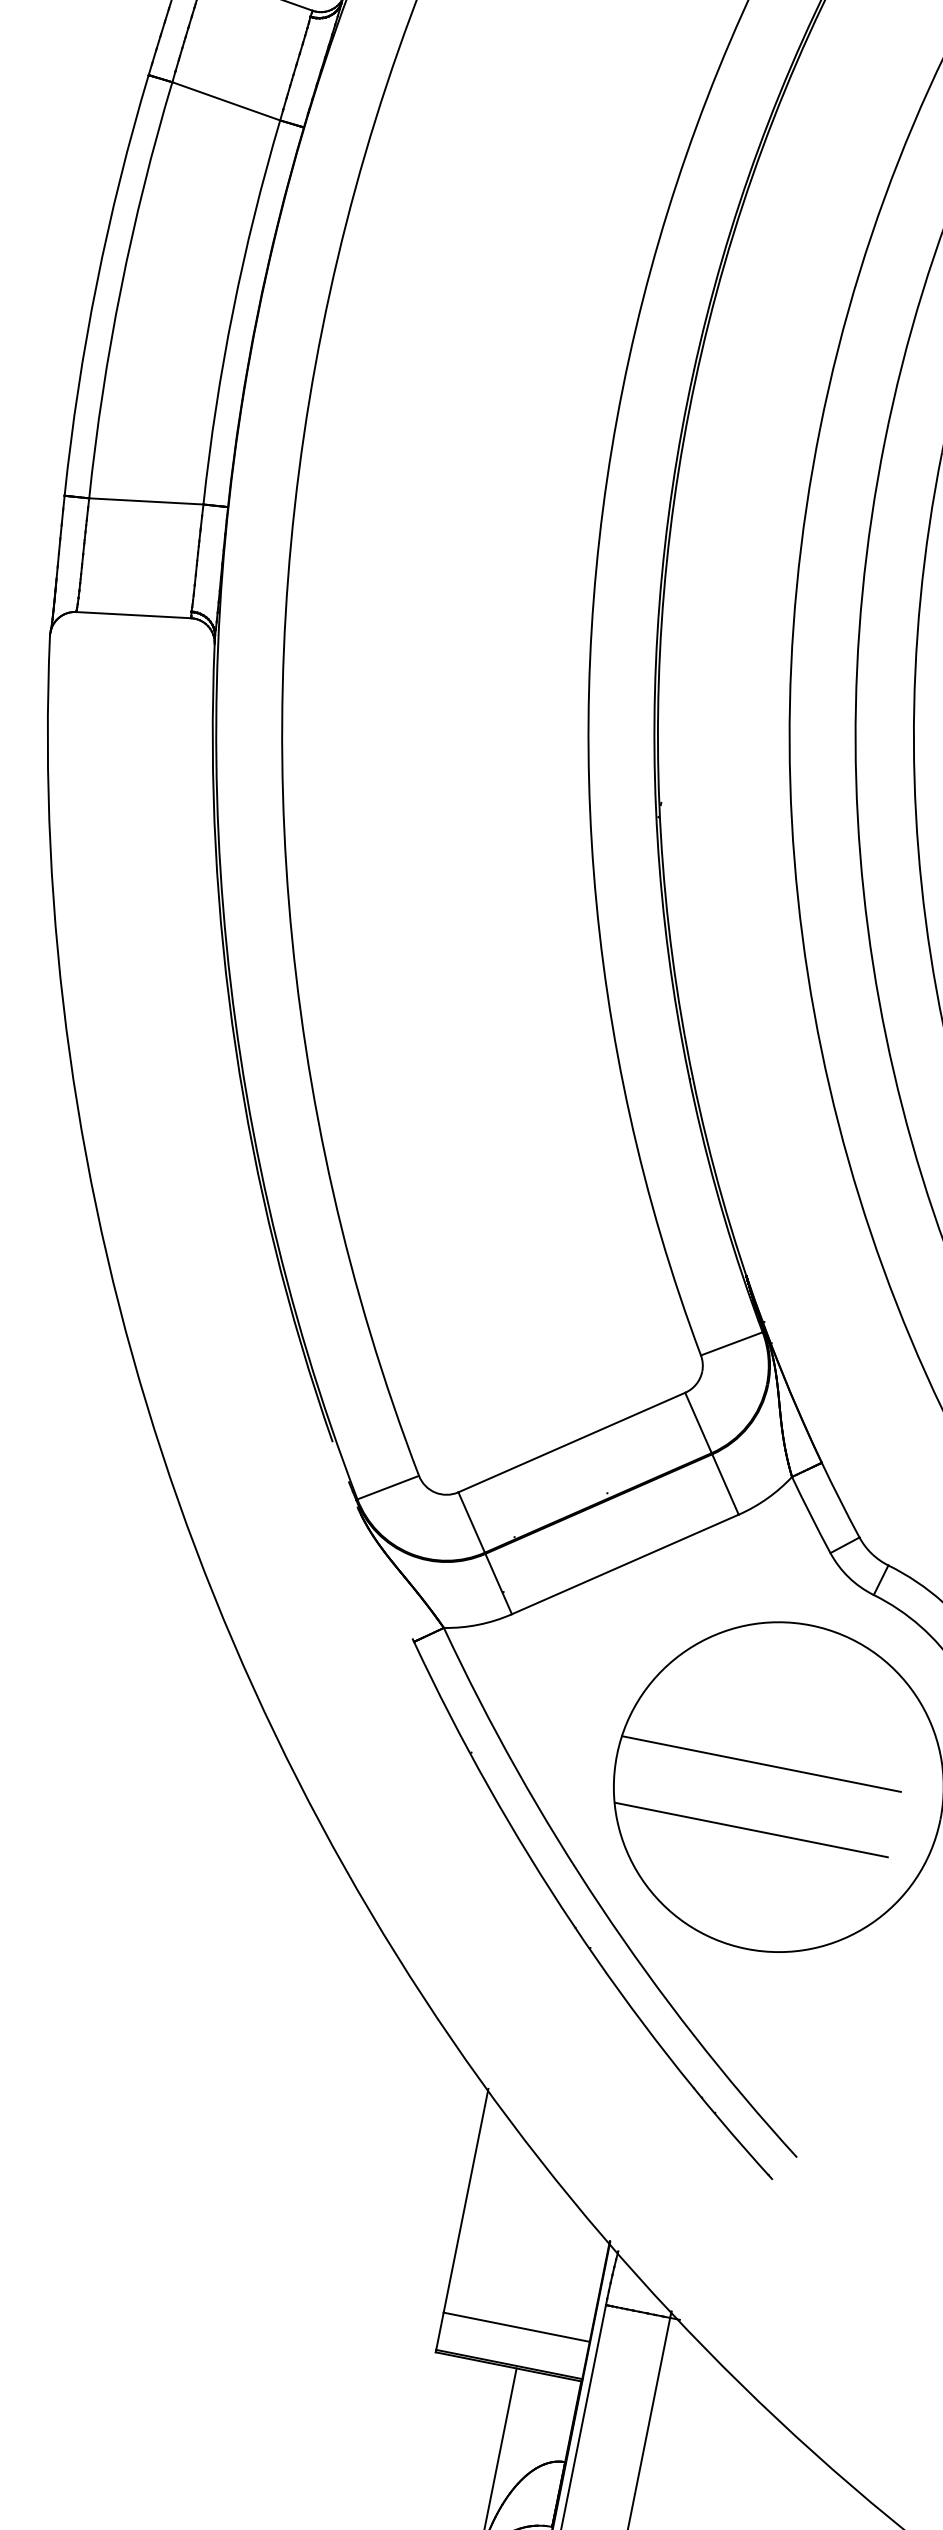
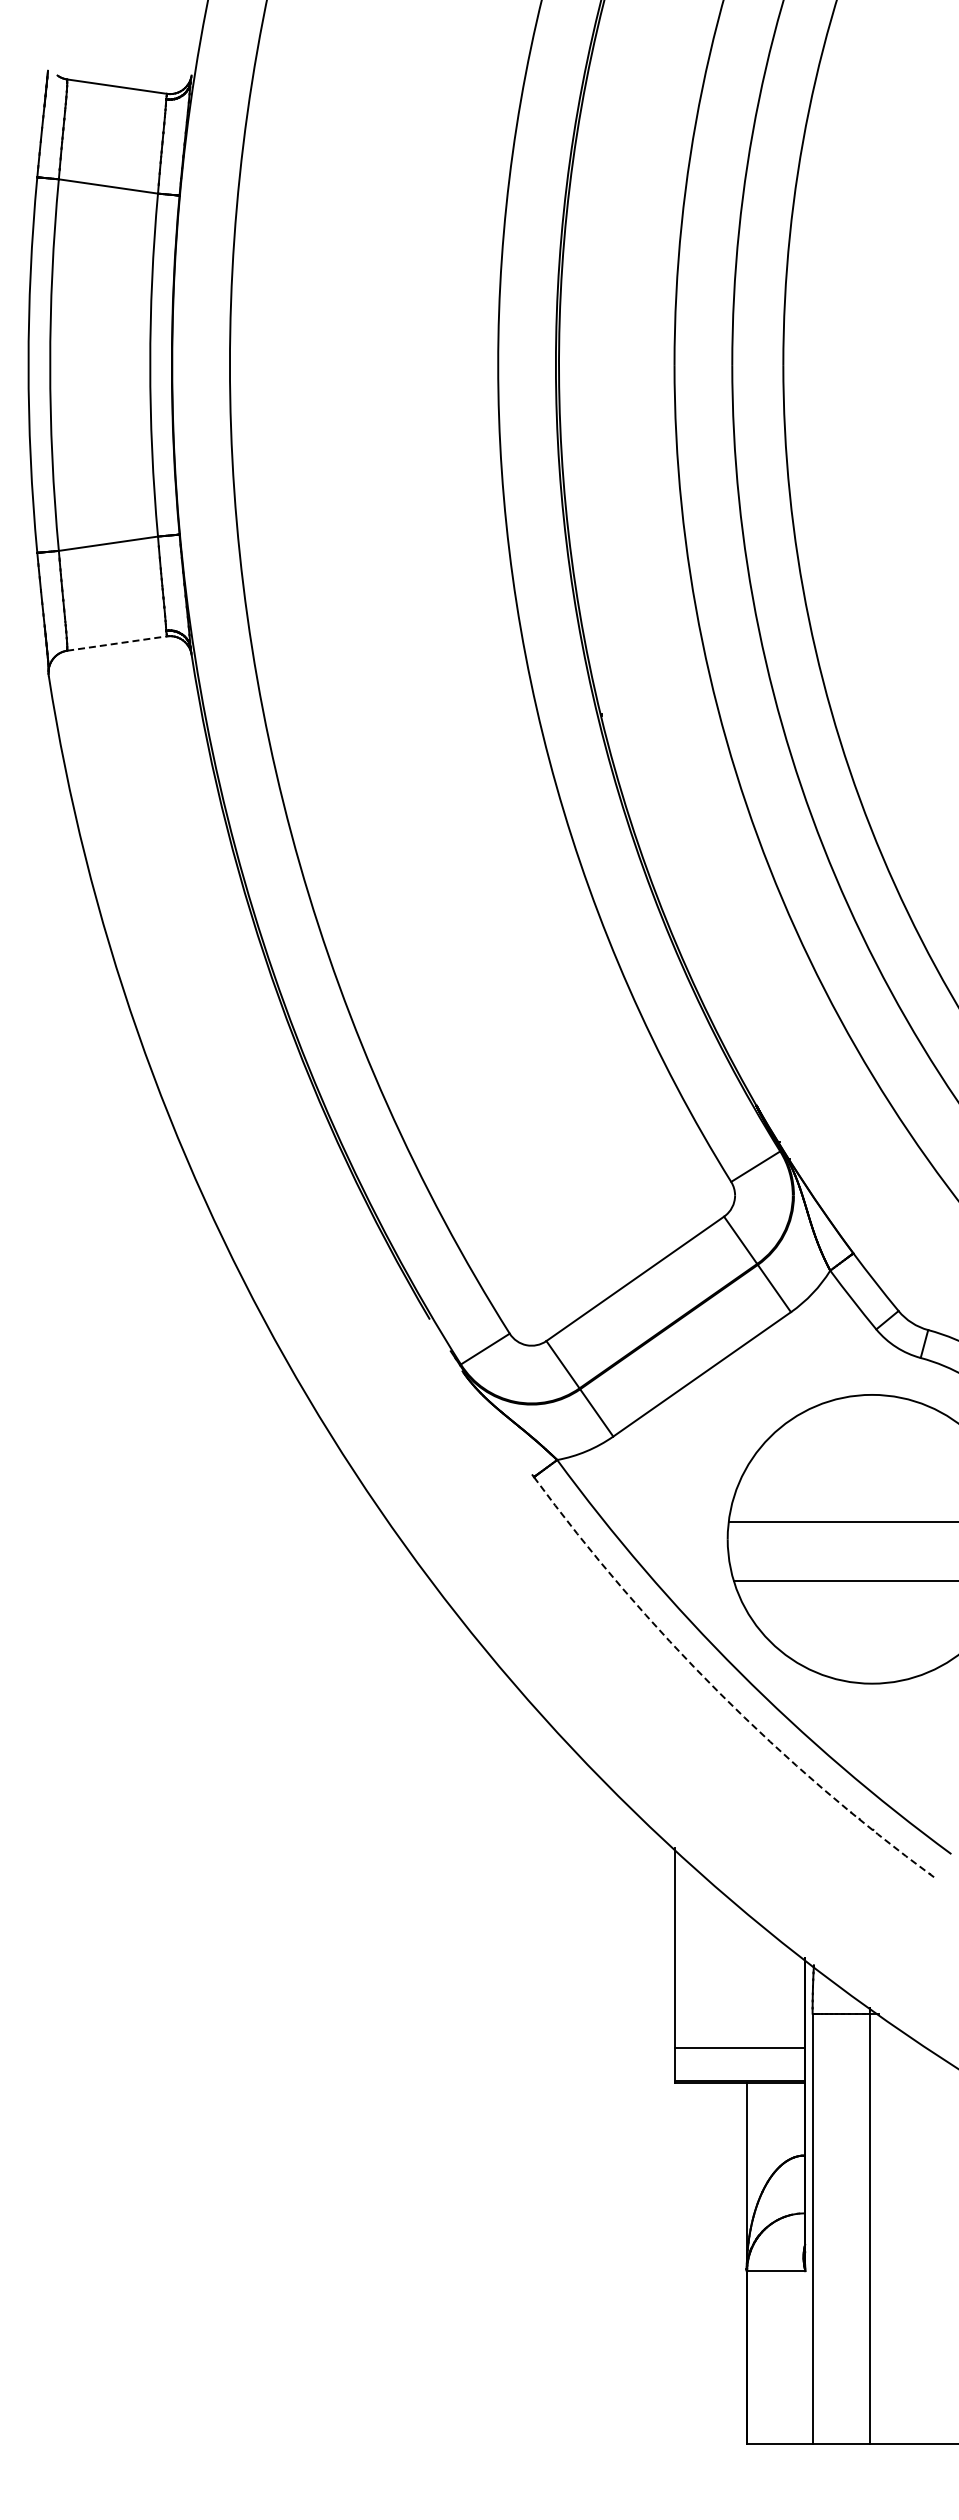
line: (134, 615) -> (117, 643), solid -> dashed
arc: (572, 1924) -> (718, 1692), solid -> dashed

